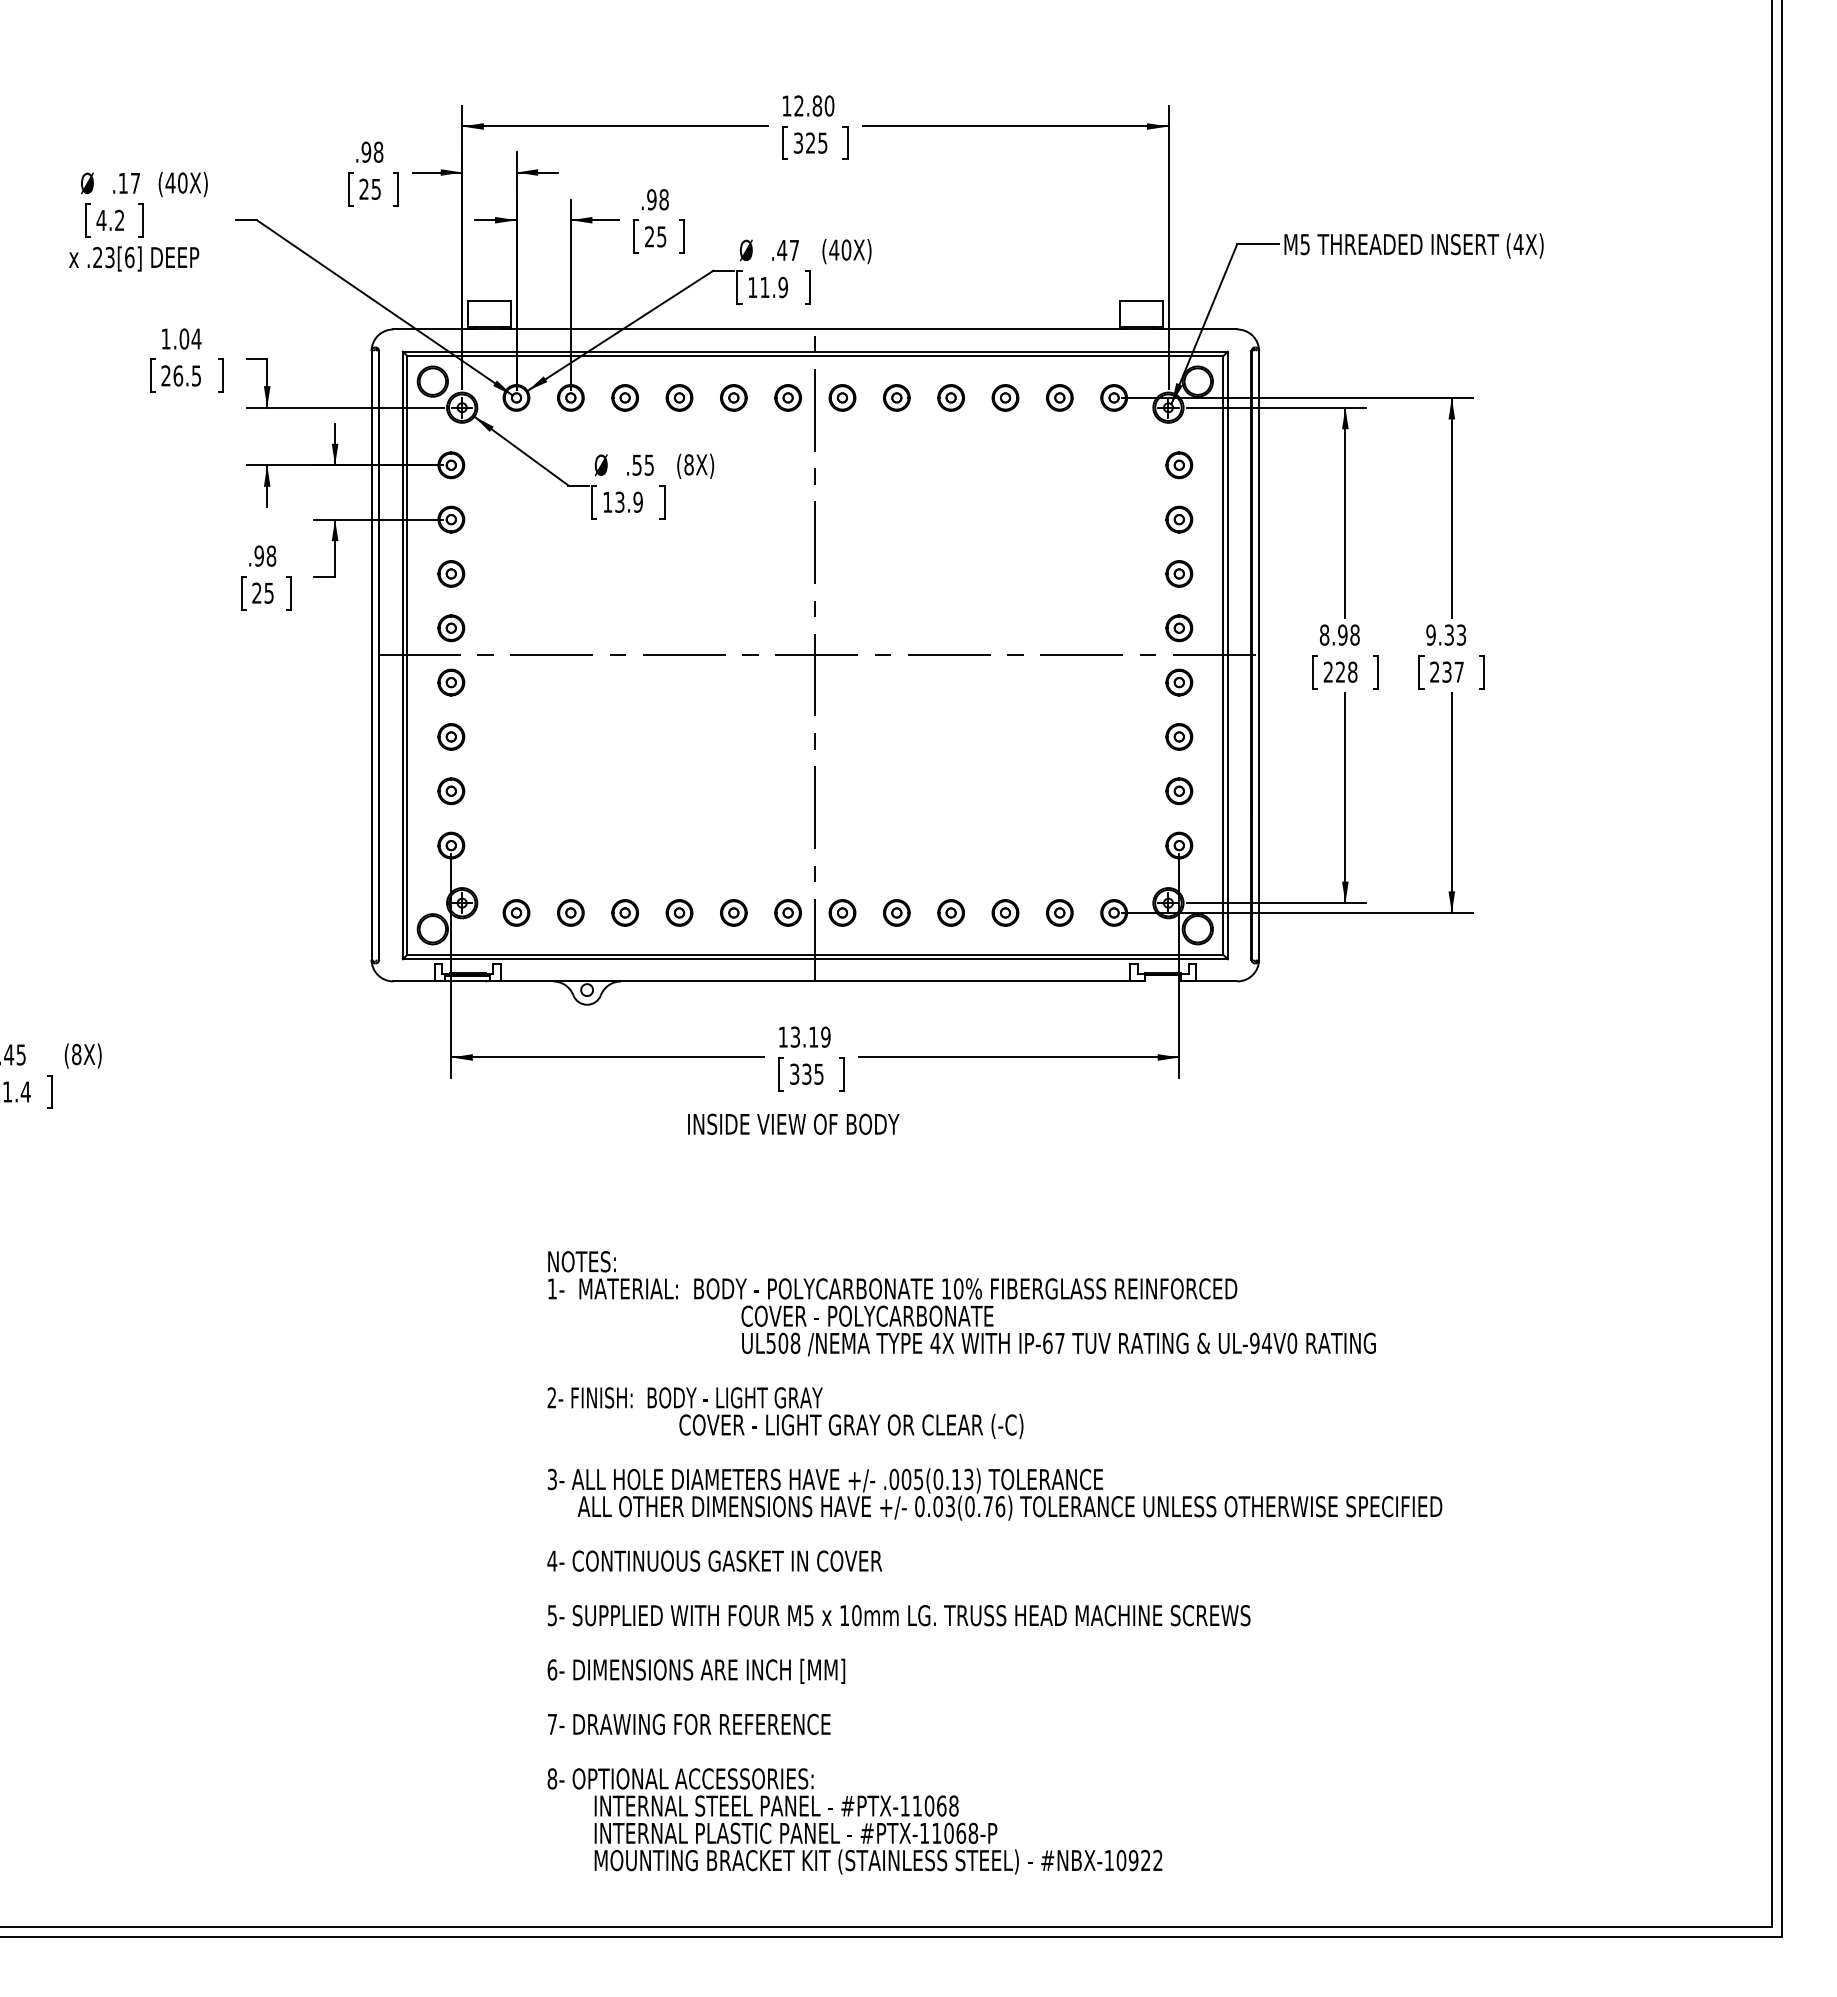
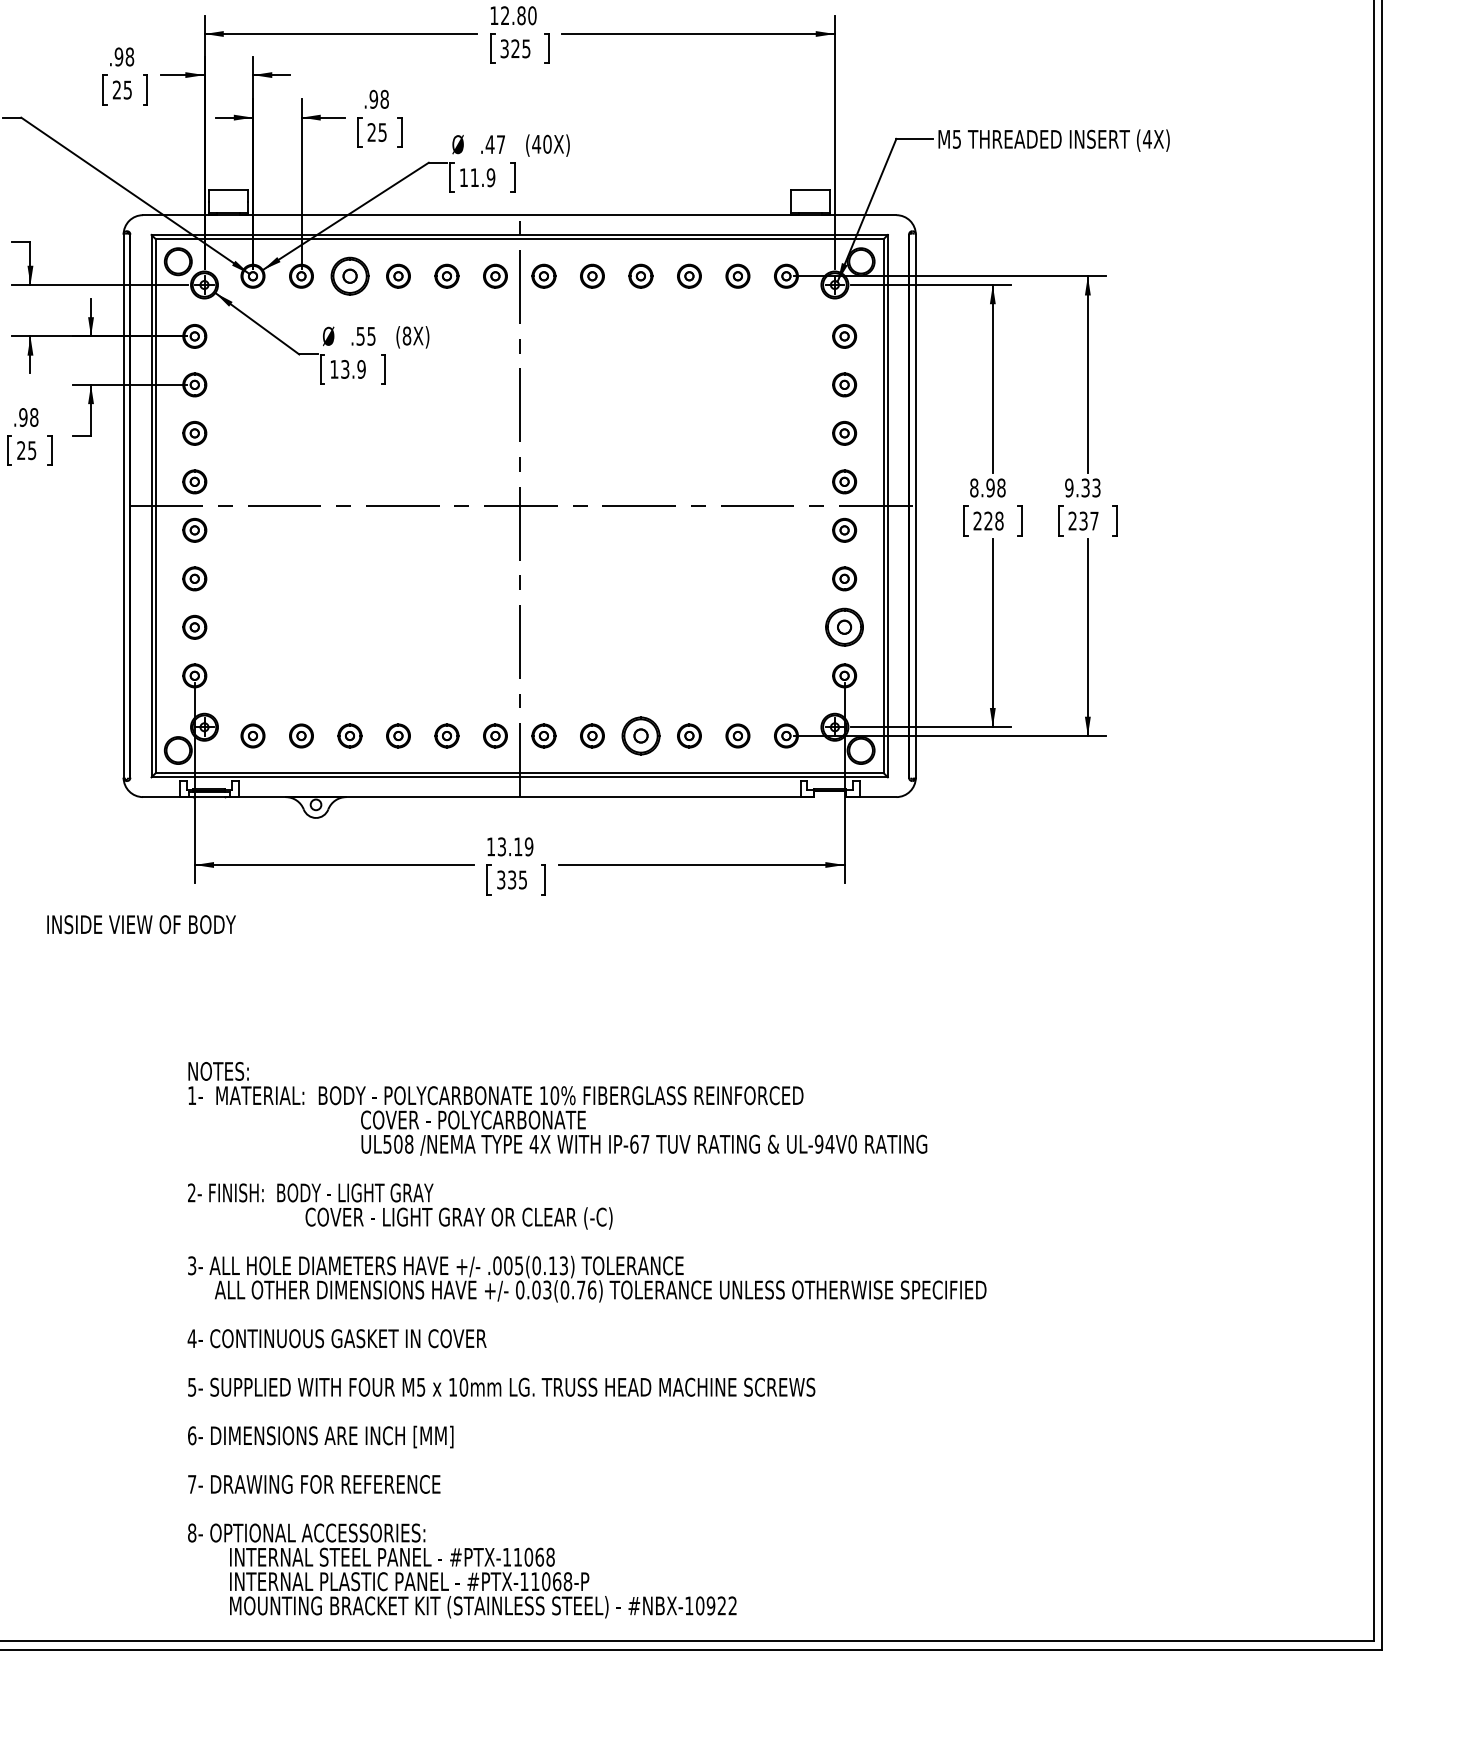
part: (624, 397) -> (349, 275), size x1.6
part: (1179, 791) -> (844, 627), size x1.6
part: (950, 912) -> (640, 735), size x1.6
text: (793, 1123) -> (141, 923), moved
text: (994, 1562) -> (586, 1339), moved

